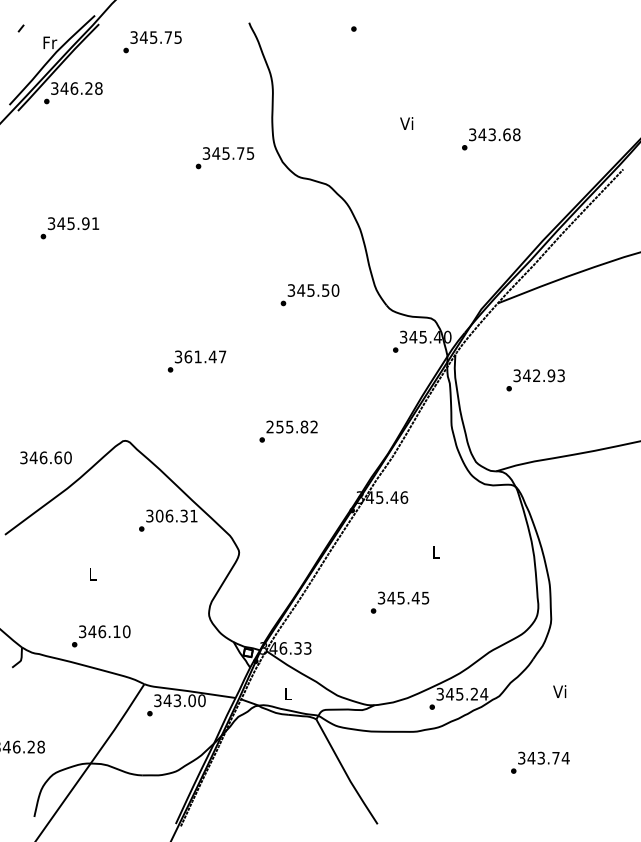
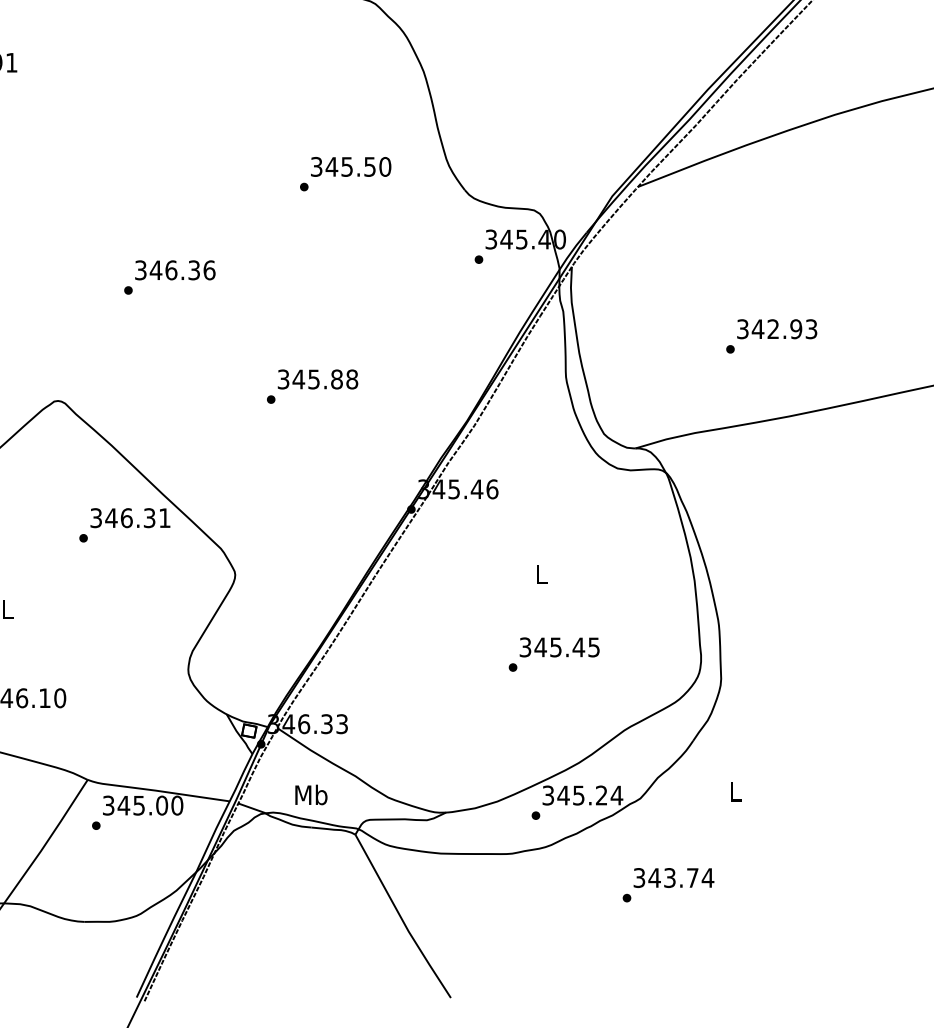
text: (205, 356) -> (182, 269), 361.47 -> 346.36
text: (535, 380) -> (771, 336), moved
text: (292, 426) -> (318, 378), 255.82 -> 345.88
text: (159, 515) -> (111, 517), 306.31 -> 346.31
text: (399, 602) -> (553, 654), moved
text: (559, 691) -> (734, 791), Vi -> L
text: (287, 693) -> (310, 794), L -> Mb
text: (177, 700) -> (139, 805), 343.00 -> 345.00
text: (540, 762) -> (668, 884), moved

